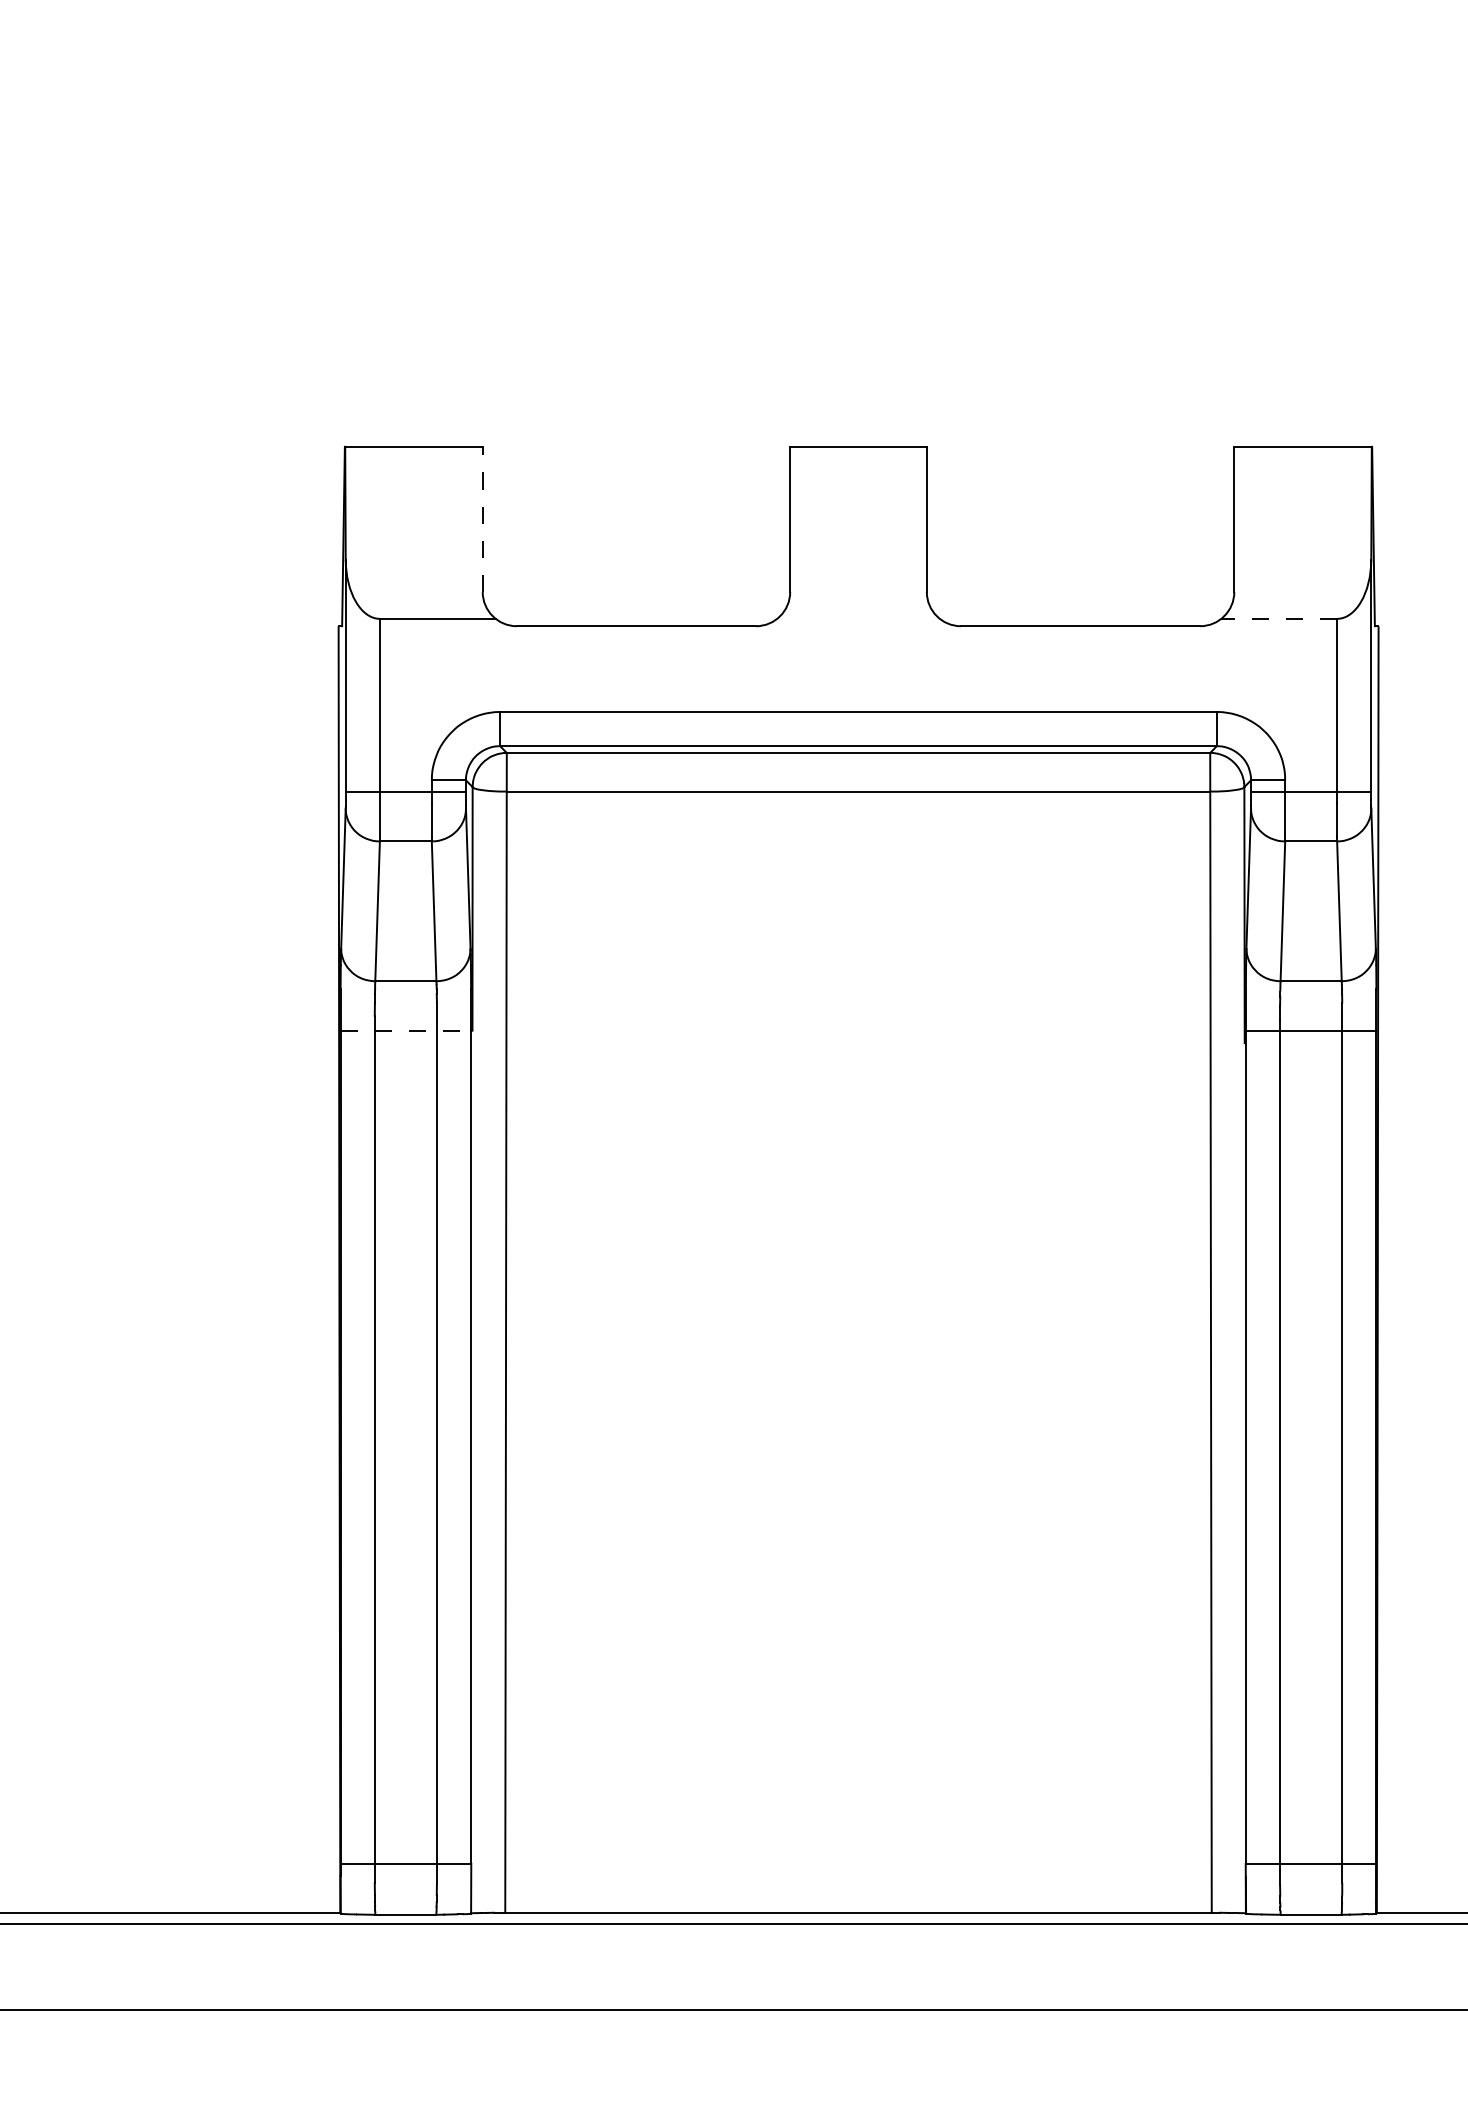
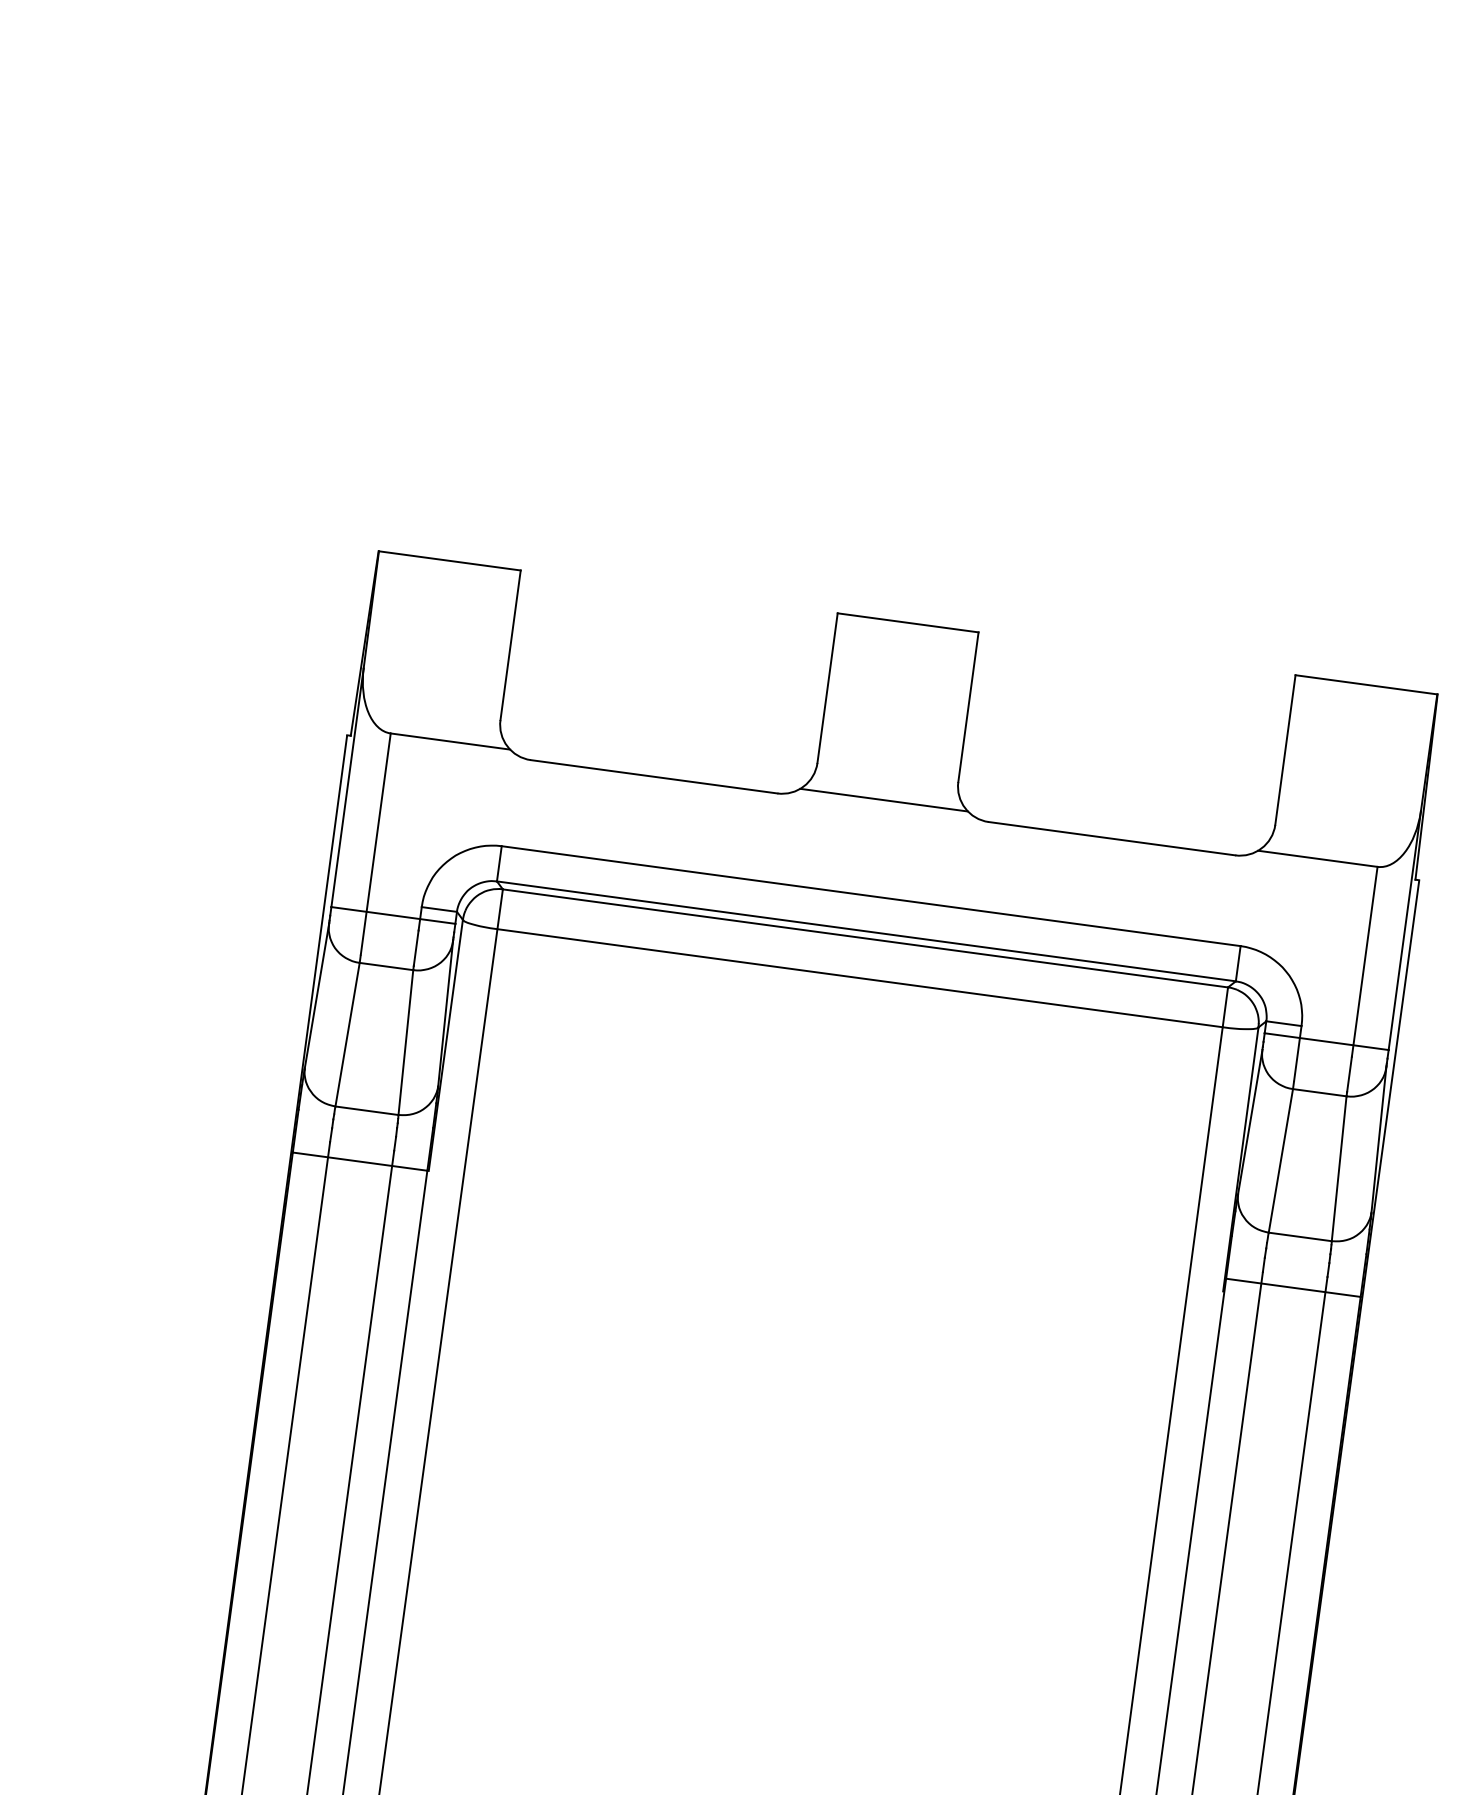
line: (482, 519) -> (510, 645), dashed -> solid
line: (858, 618) -> (884, 799), added
line: (1279, 618) -> (1318, 858), dashed -> solid
line: (406, 1030) -> (360, 1161), dashed -> solid

